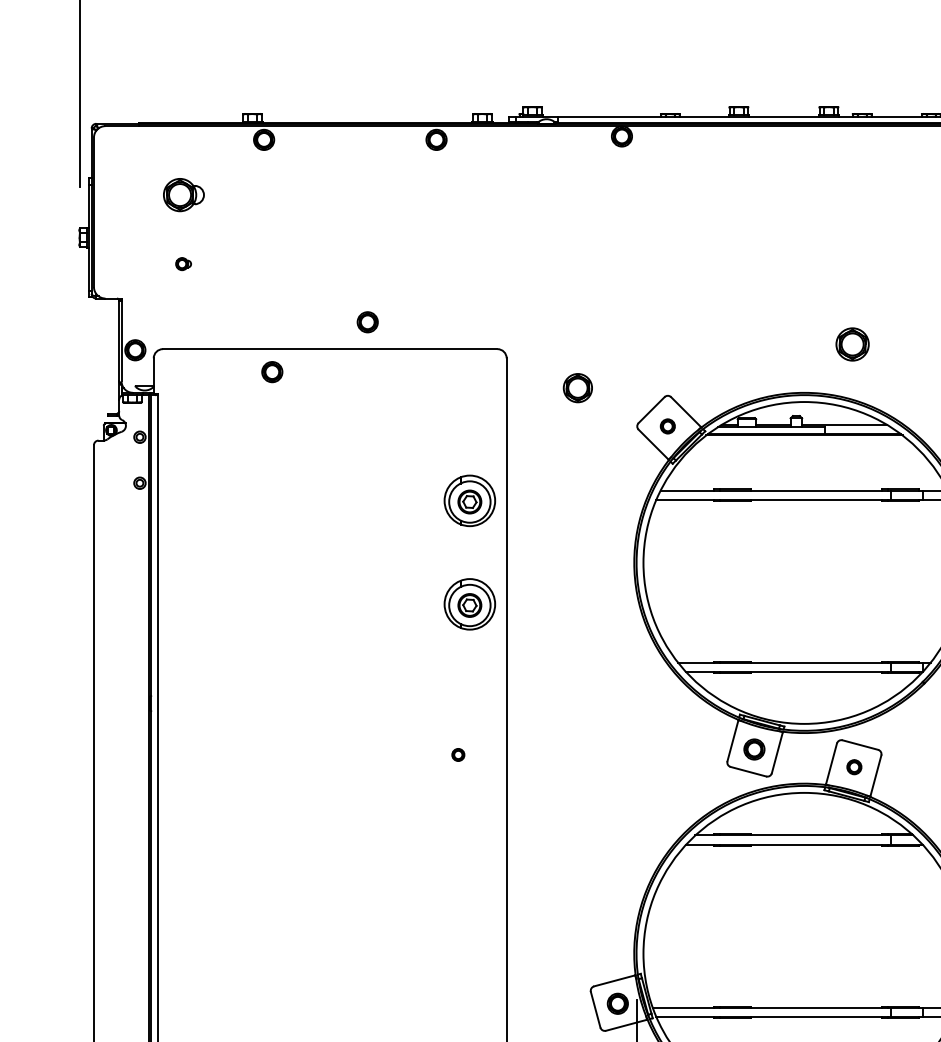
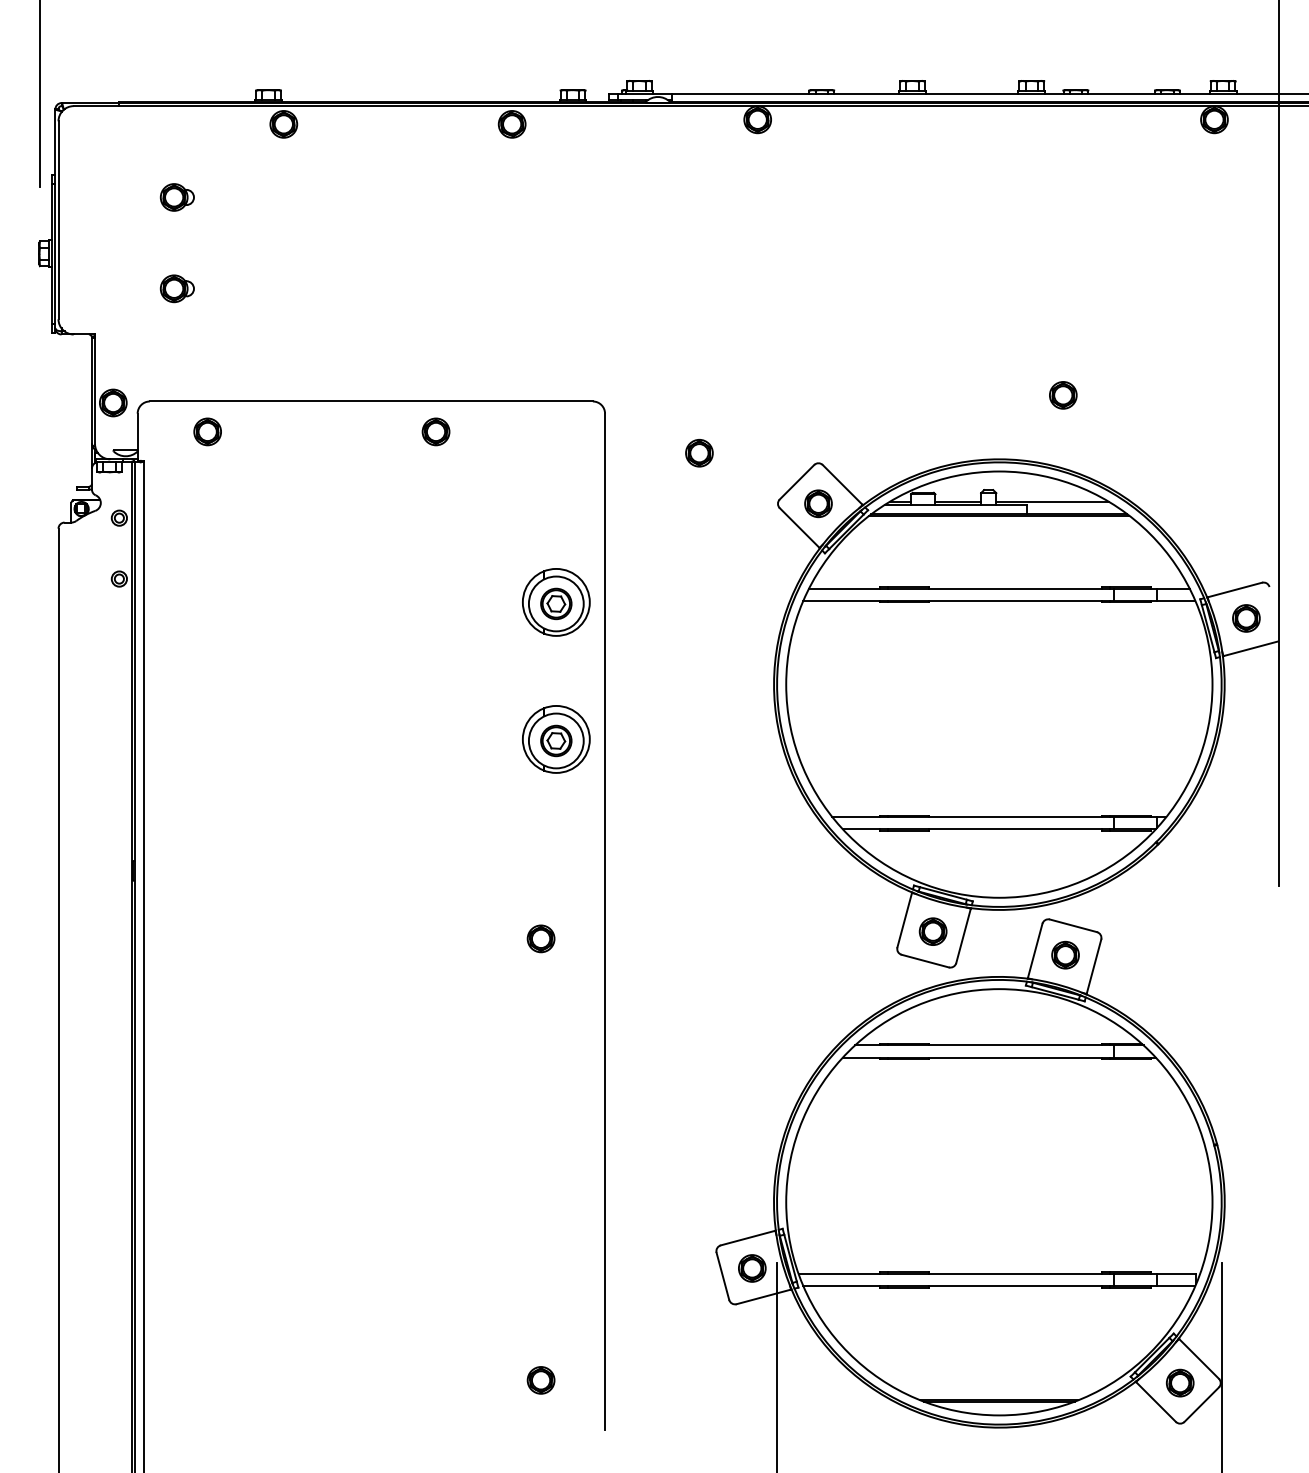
part: (183, 195) -> (176, 197), size x0.62
part: (183, 263) -> (176, 288), size x1.67
part: (367, 321) -> (435, 431), moved
part: (852, 344) -> (1063, 395), size x0.62
part: (272, 371) -> (207, 431), moved
part: (577, 388) -> (699, 453), size x0.71
part: (667, 426) -> (818, 503), size x1.43
part: (457, 754) -> (540, 938), size x1.67
part: (854, 766) -> (1065, 954), size x1.43

